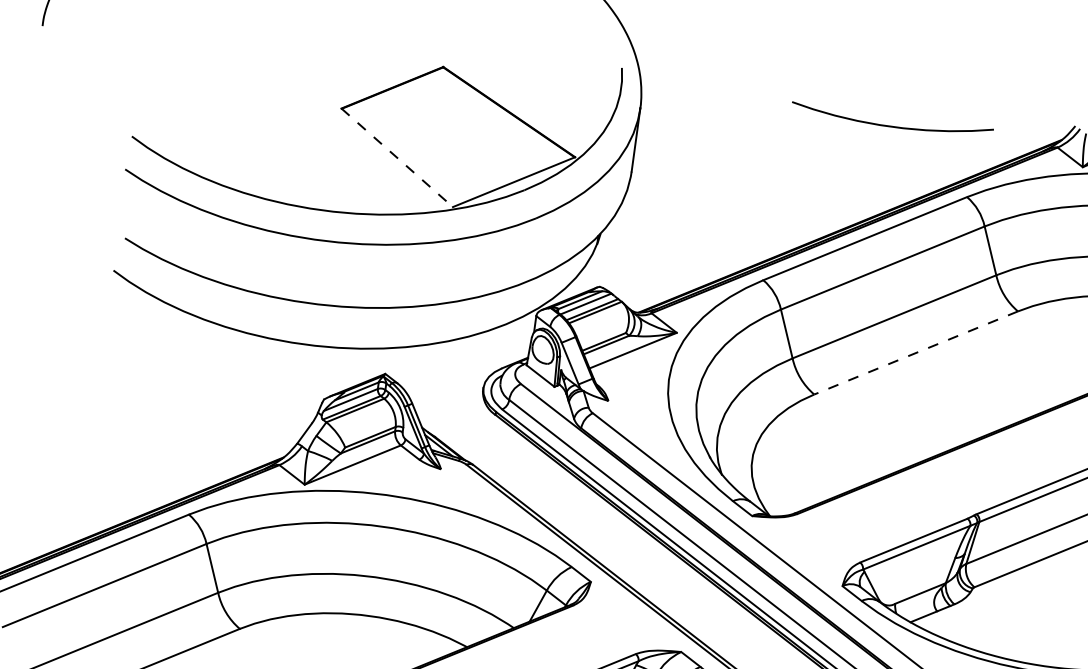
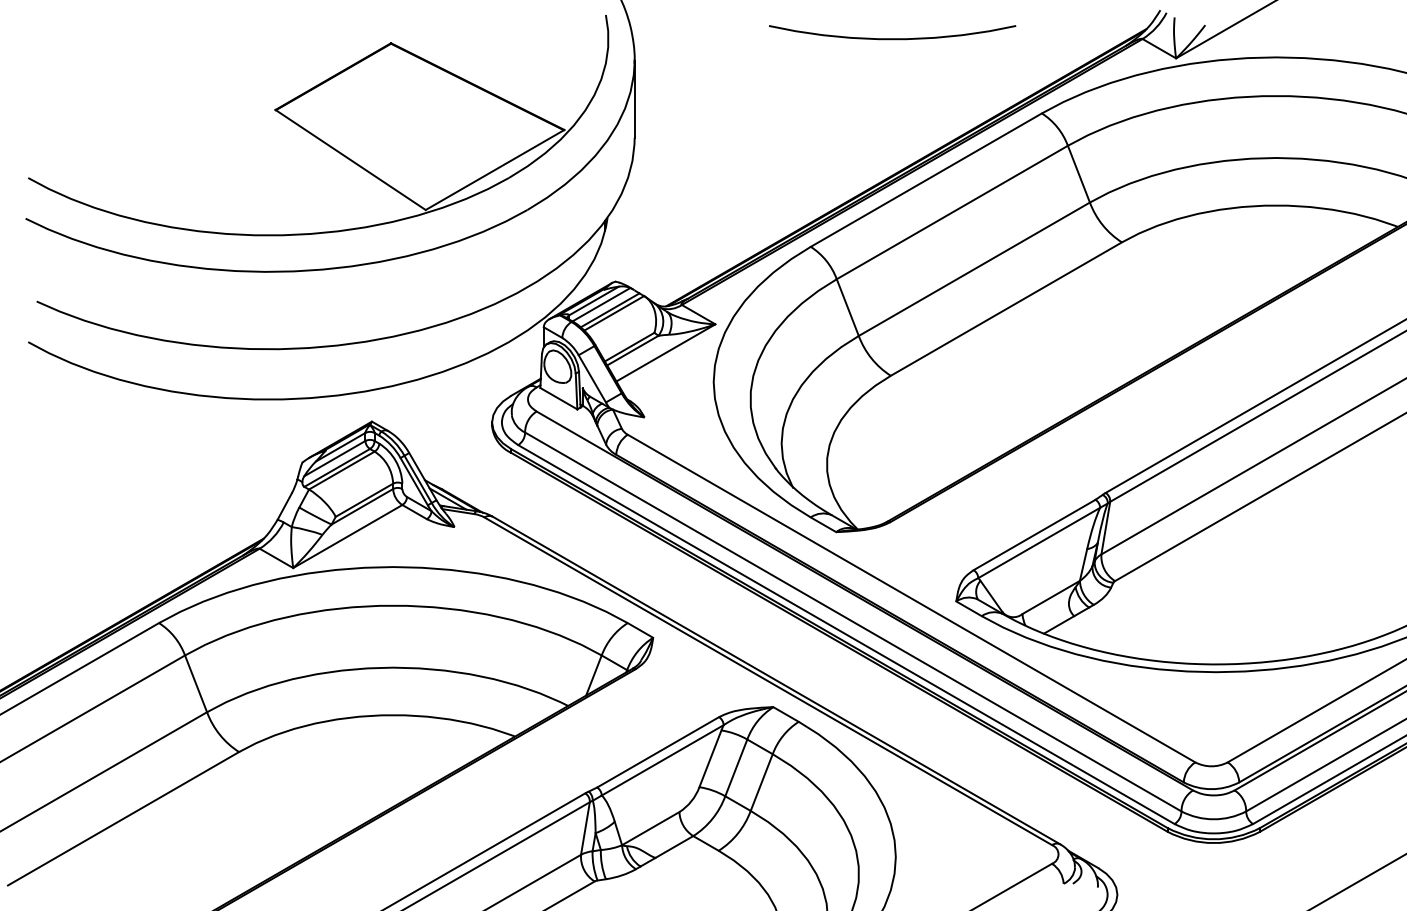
curve: (891, 126) -> (892, 38), moved
line: (397, 158) -> (351, 160), dashed -> solid
line: (915, 353) -> (1005, 309), dashed -> solid

